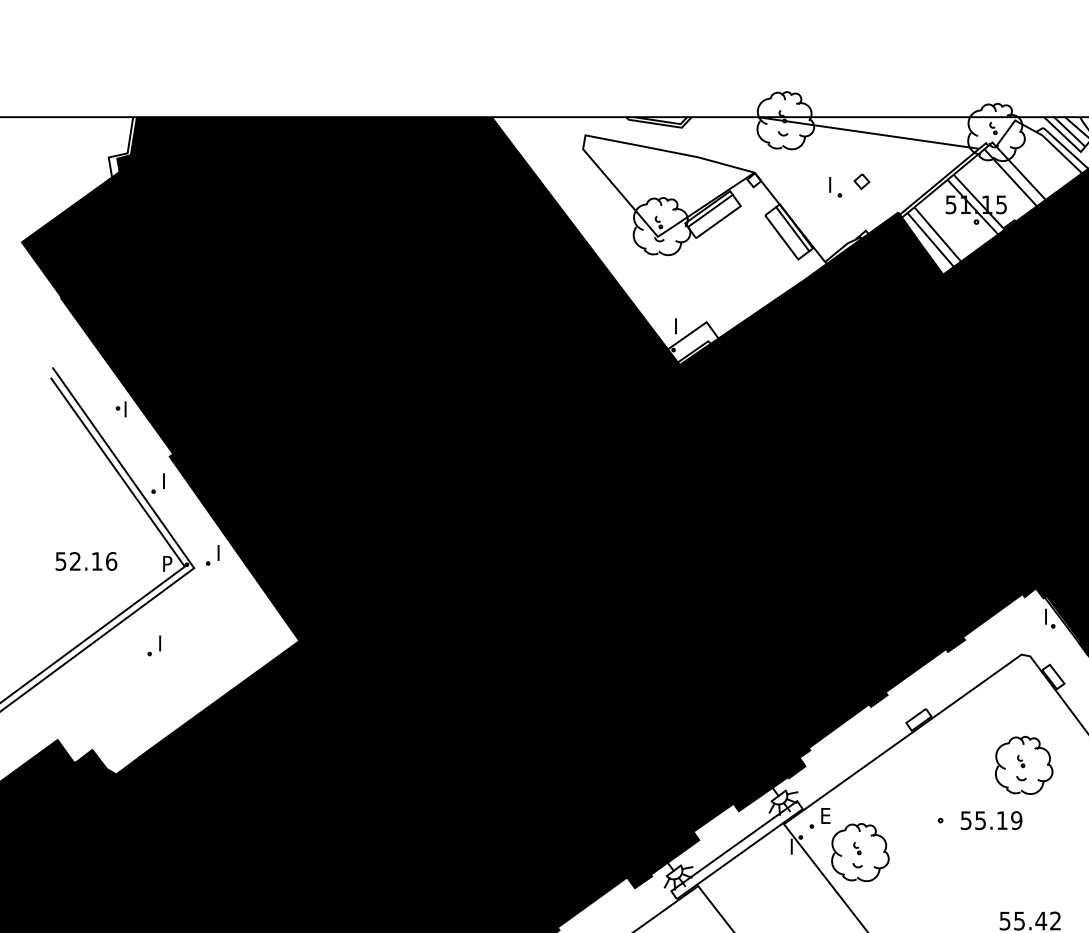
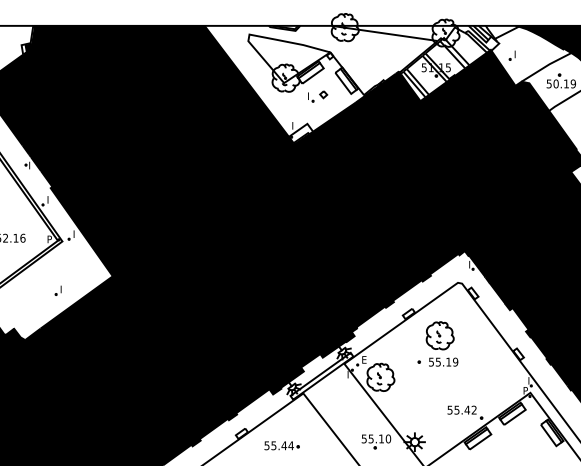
part: (851, 185) -> (318, 96), moved
part: (152, 645) -> (57, 290), moved
part: (1022, 764) -> (439, 335), moved

